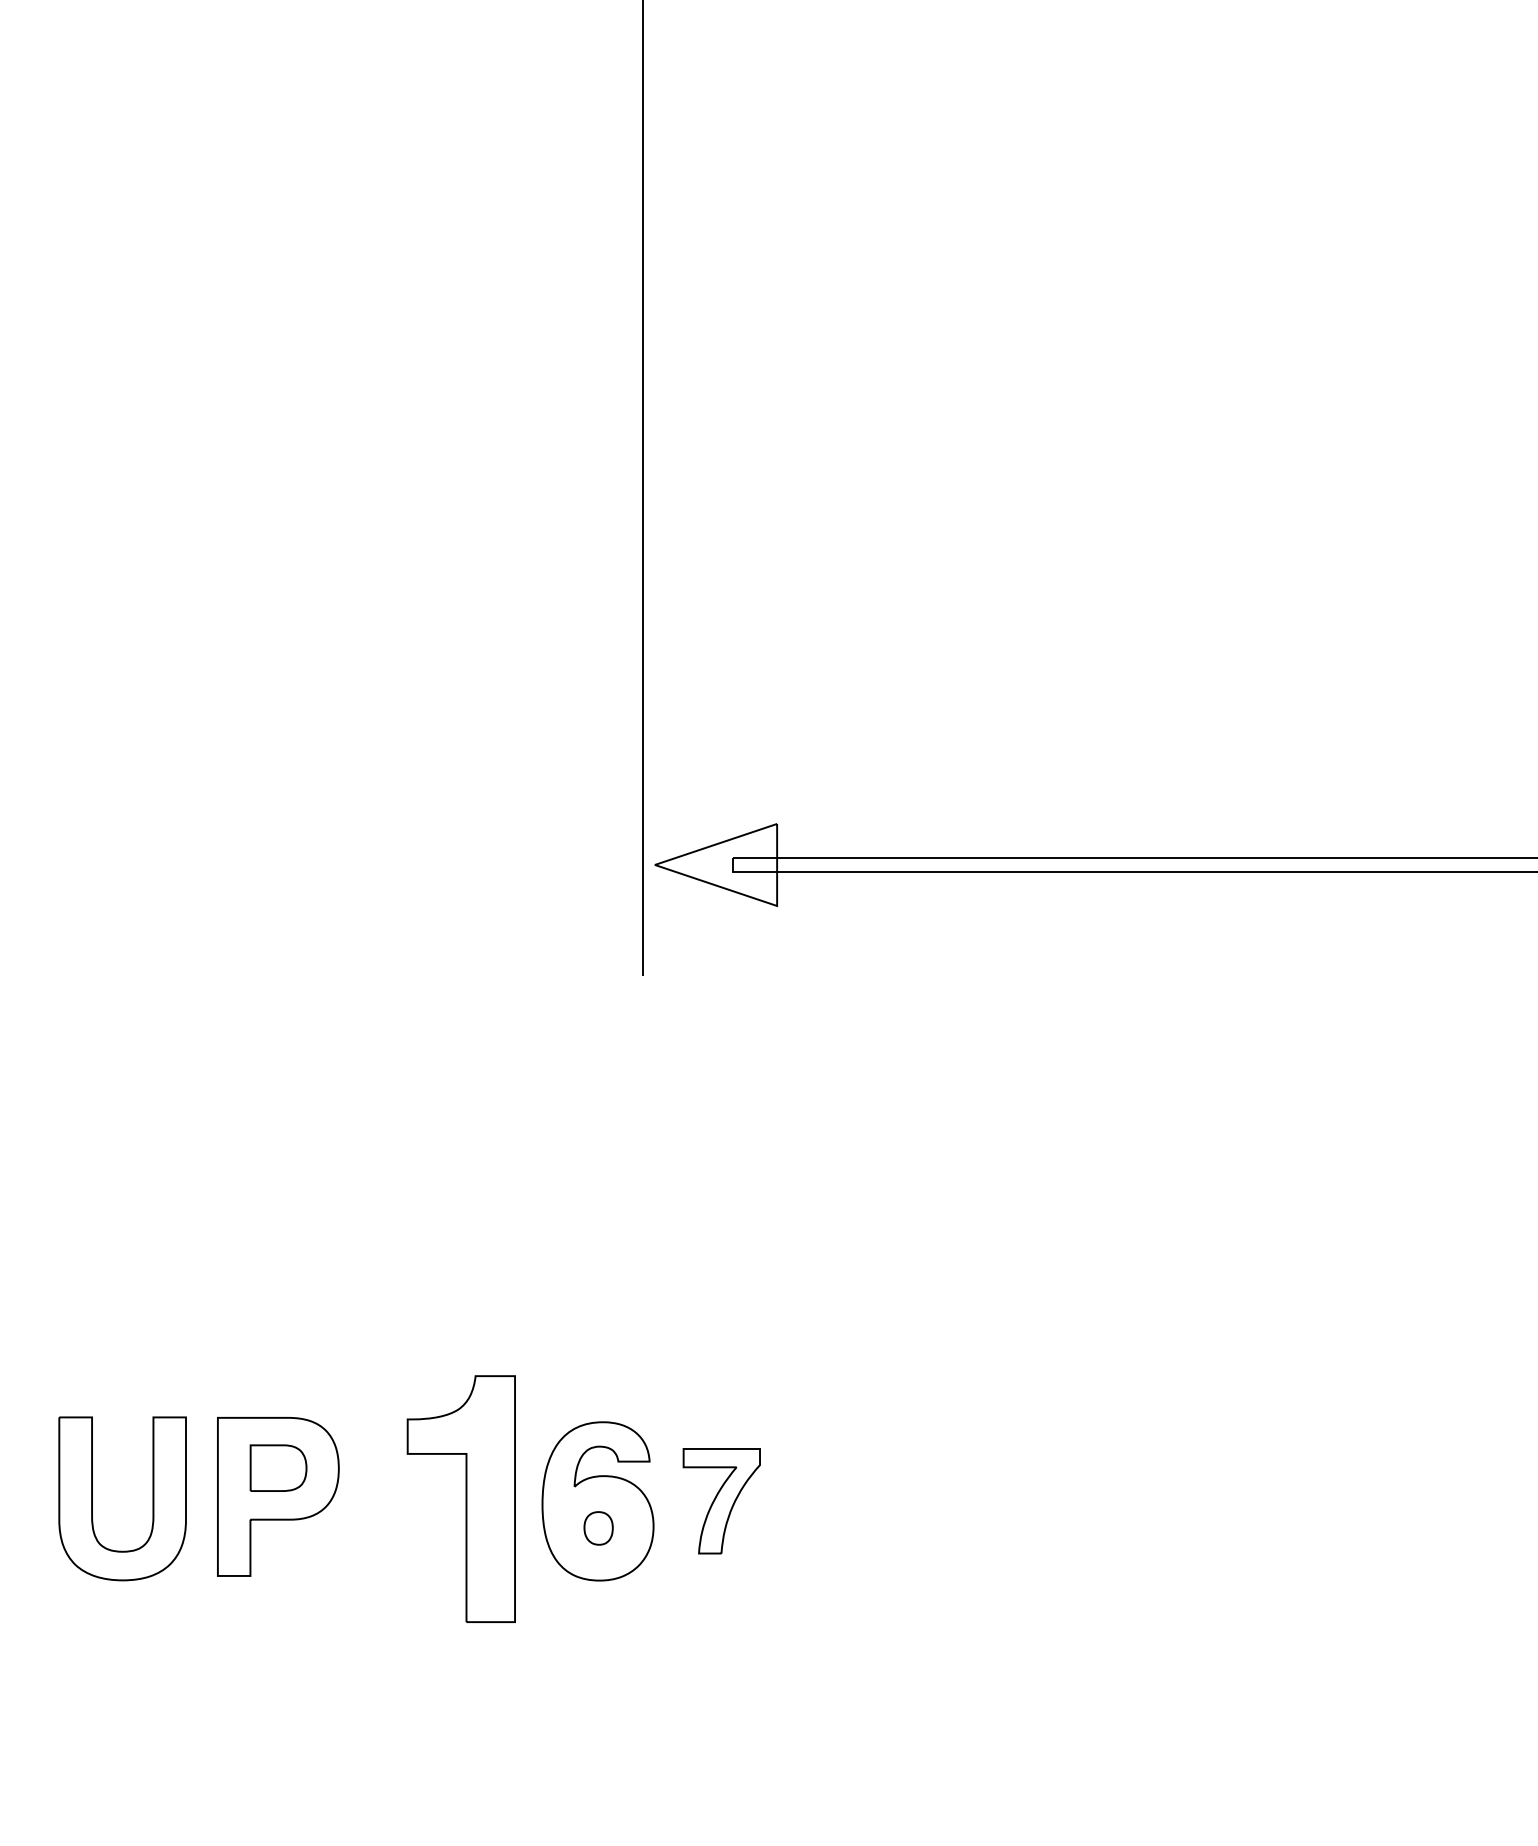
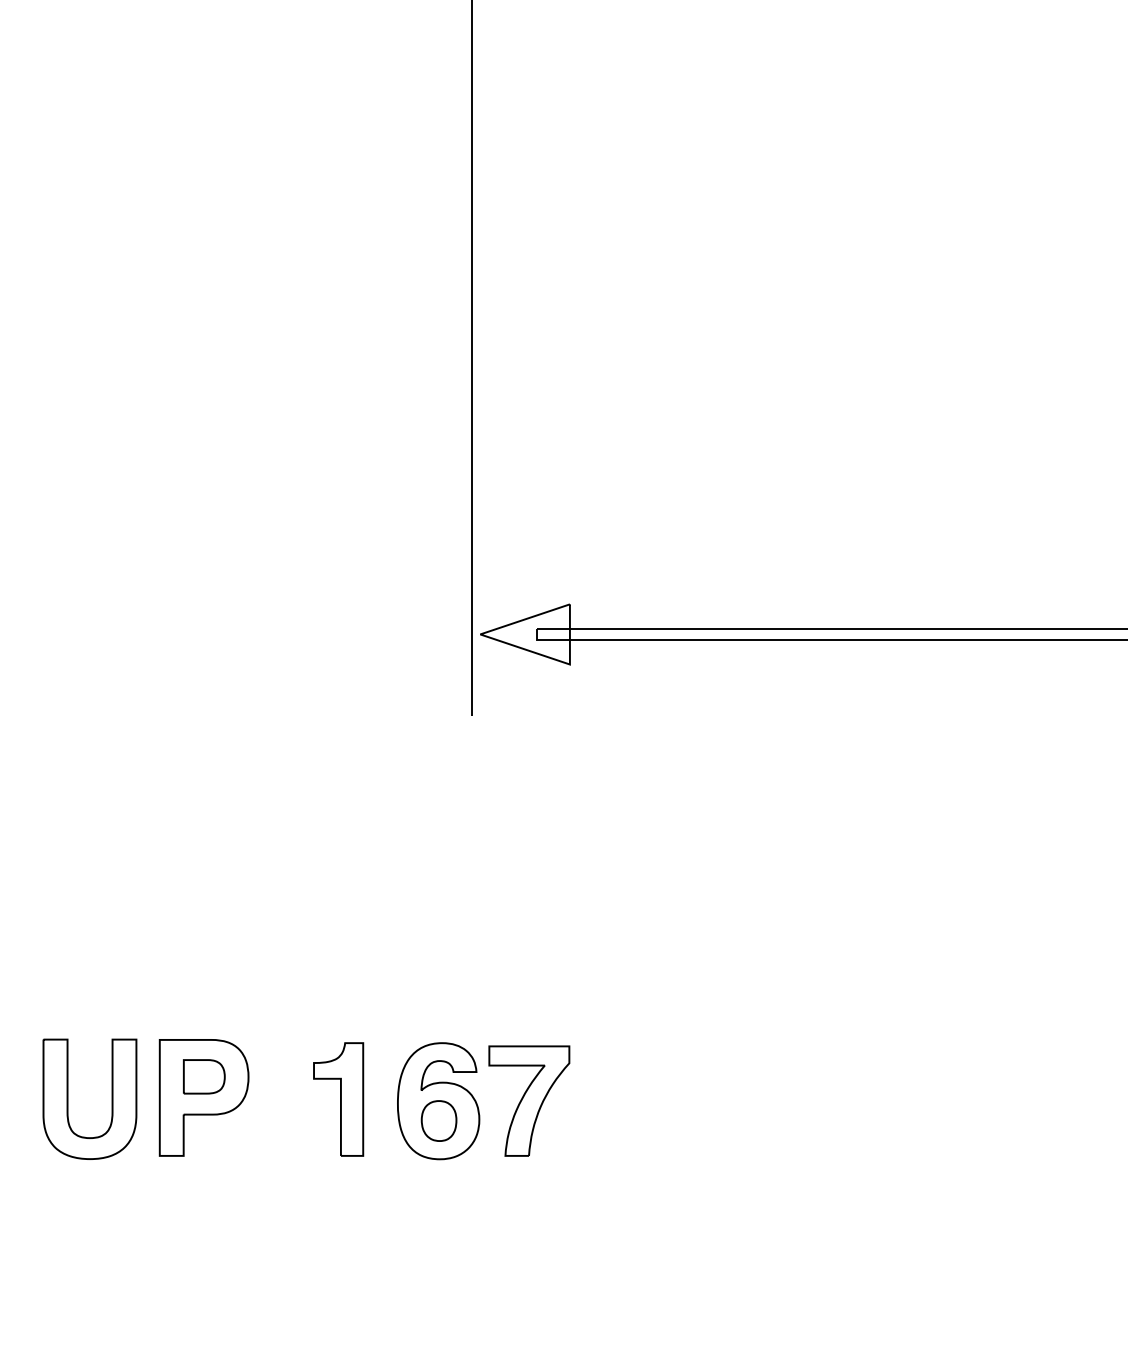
part: (461, 1499) -> (338, 1099), size x0.62
part: (721, 1500) -> (529, 1100), size x1.43
part: (597, 1527) -> (438, 1120), size x1.67

